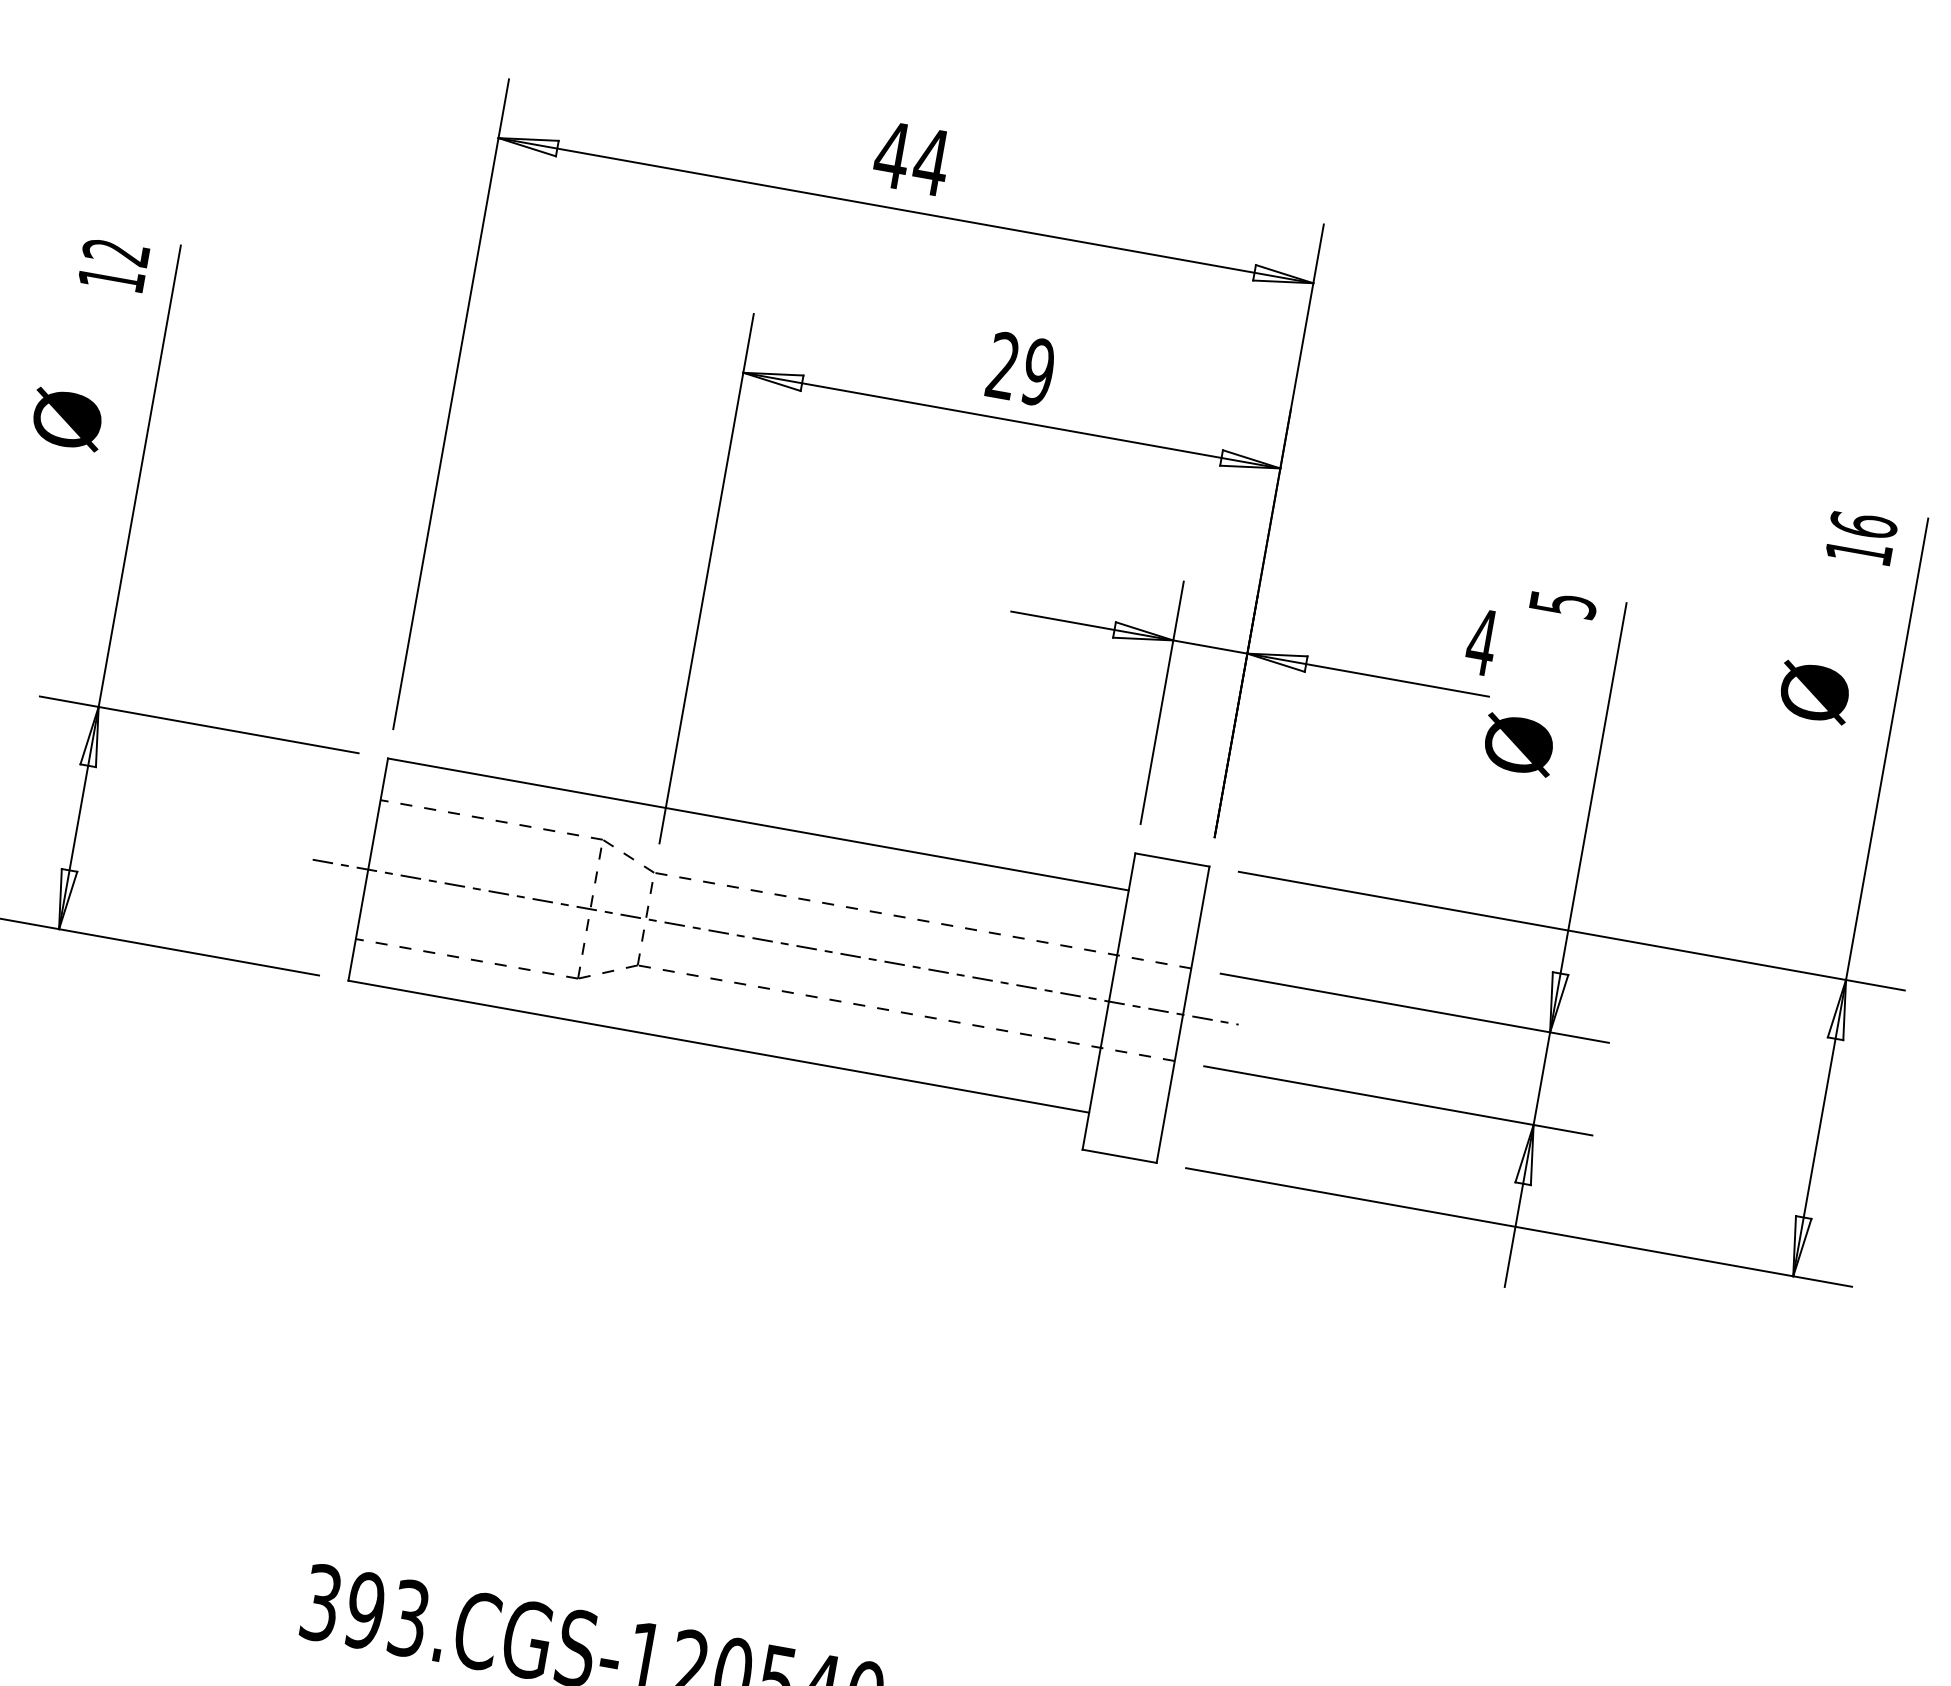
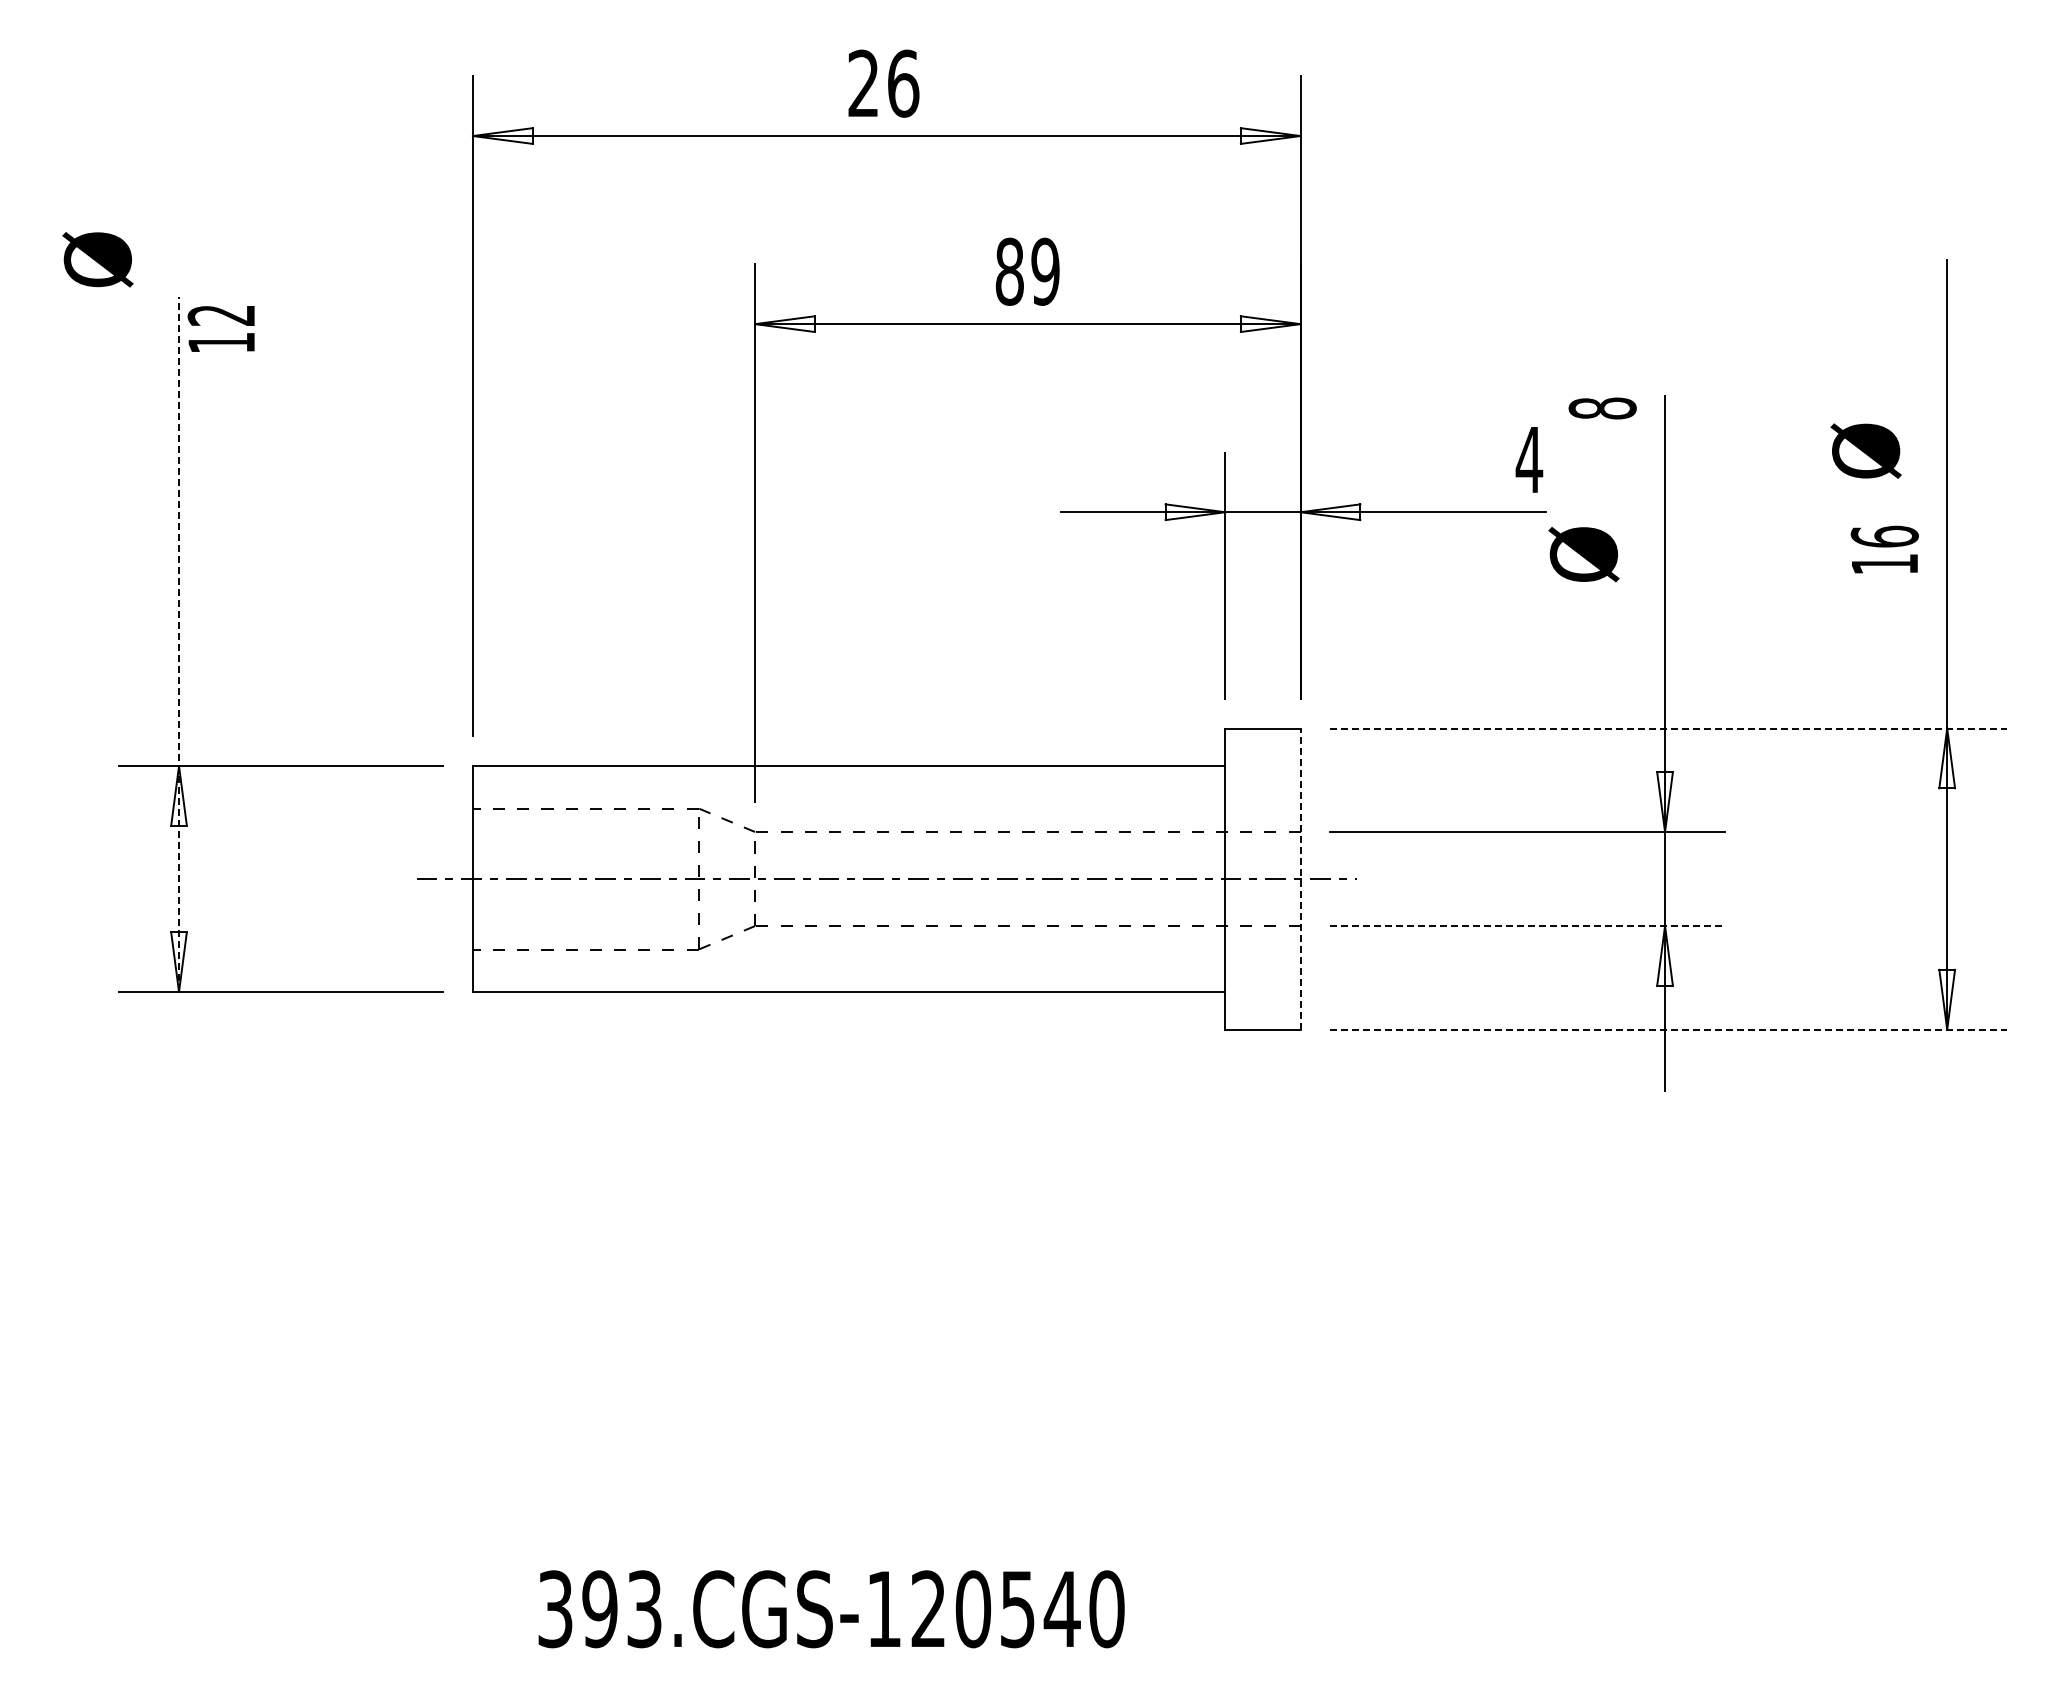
text: (911, 158) -> (883, 83), 44 -> 26
text: (112, 264) -> (220, 328), moved
text: (1003, 365) -> (1009, 271), 29 -> 89
text: (67, 419) -> (97, 259), moved
text: (1861, 537) -> (1884, 549), moved
line: (120, 587) -> (179, 644), solid -> dashed
text: (1562, 604) -> (1602, 408), 5 -> 8
line: (1572, 931) -> (1669, 728), solid -> dashed
line: (1183, 1014) -> (1300, 878), solid -> dashed
line: (1399, 1101) -> (1528, 926), solid -> dashed
line: (1519, 1227) -> (1669, 1029), solid -> dashed

